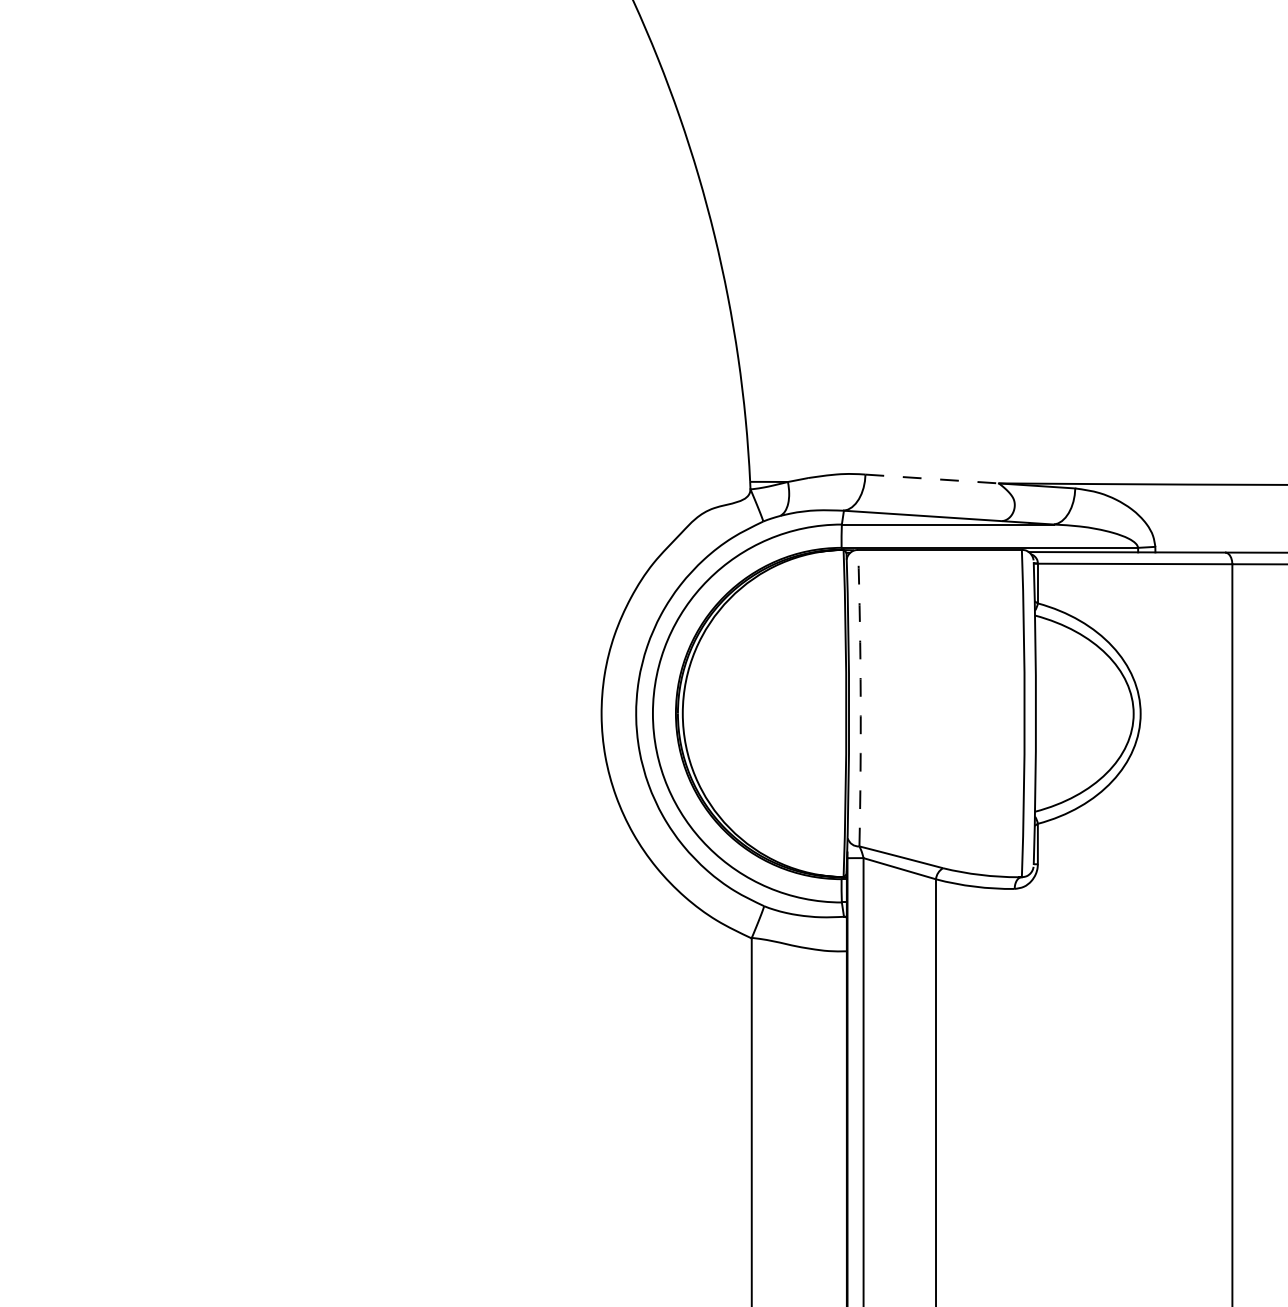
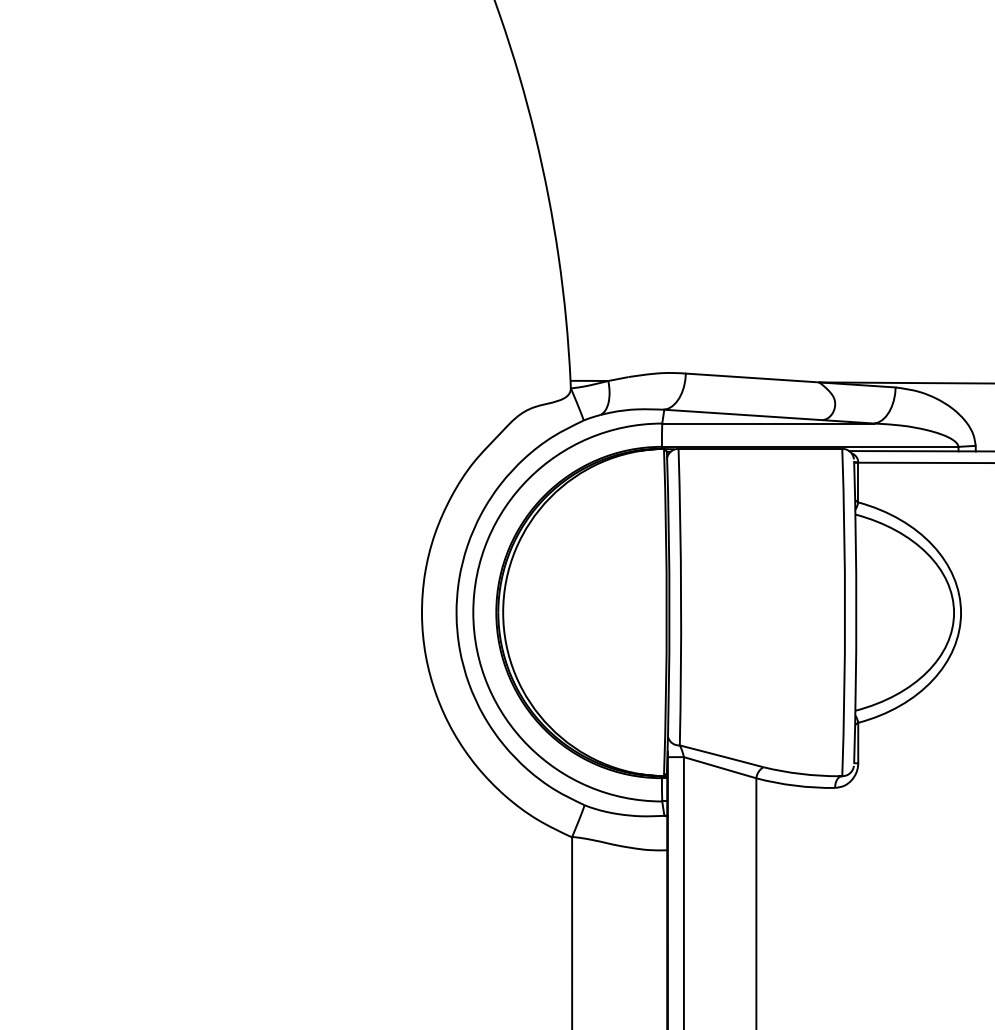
line: (932, 479) -> (752, 378), dashed -> solid
arc: (860, 698) -> (680, 597), dashed -> solid

